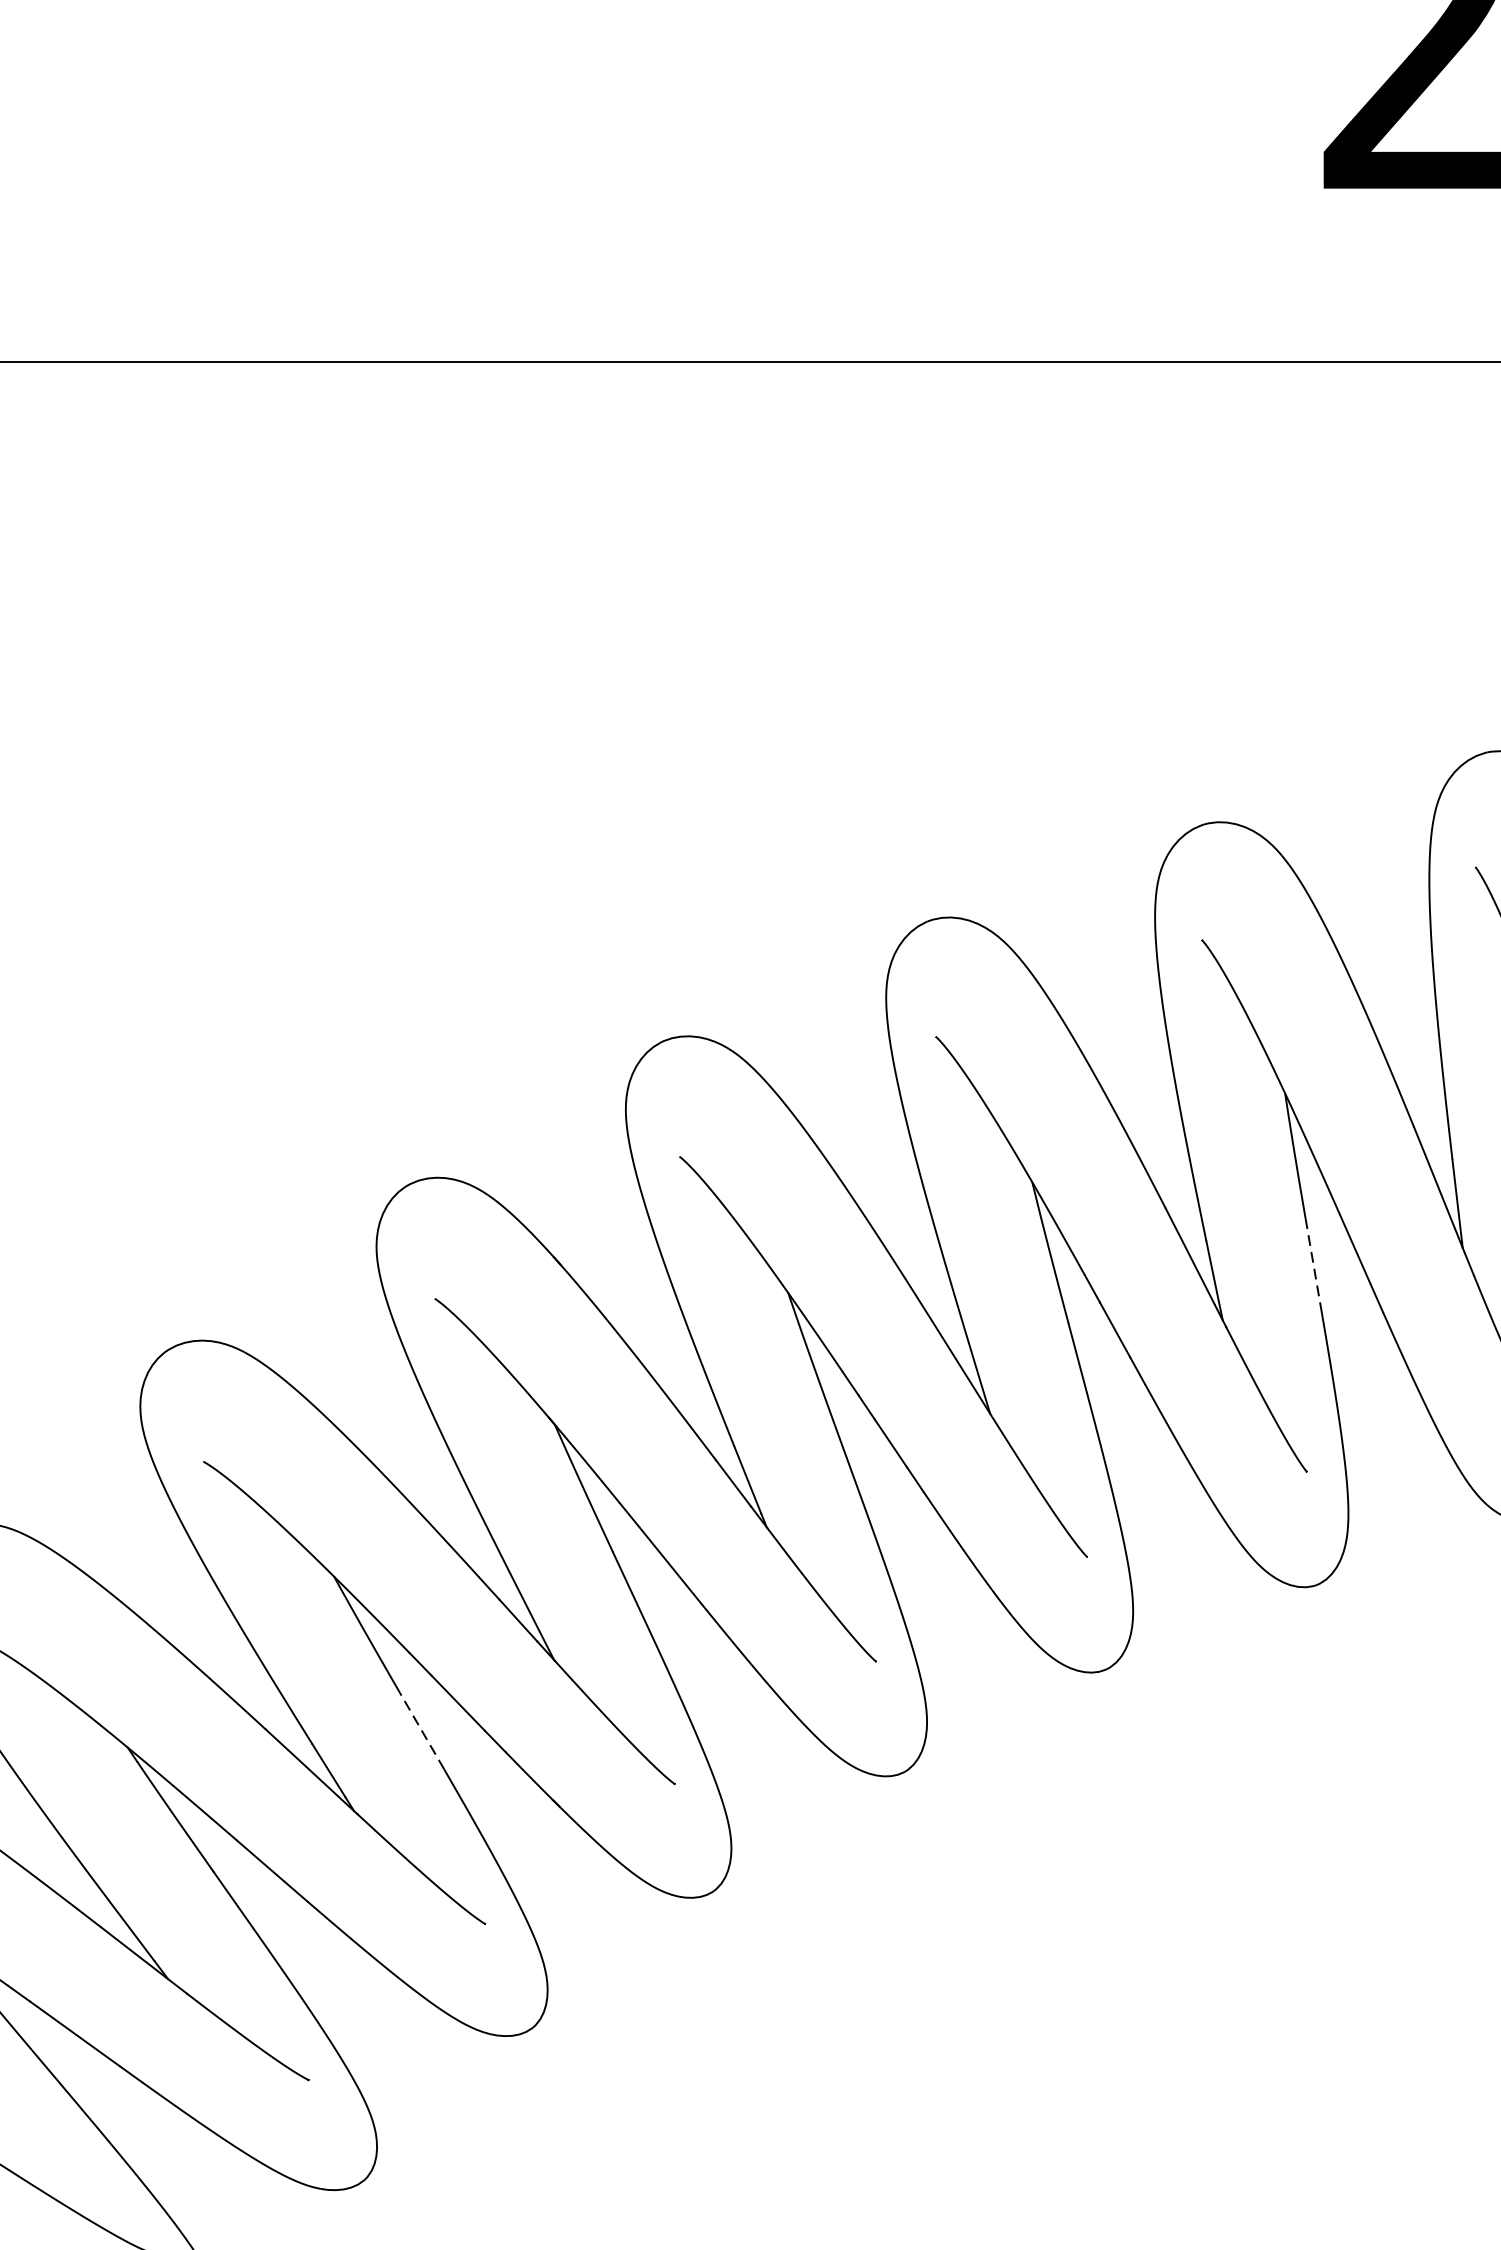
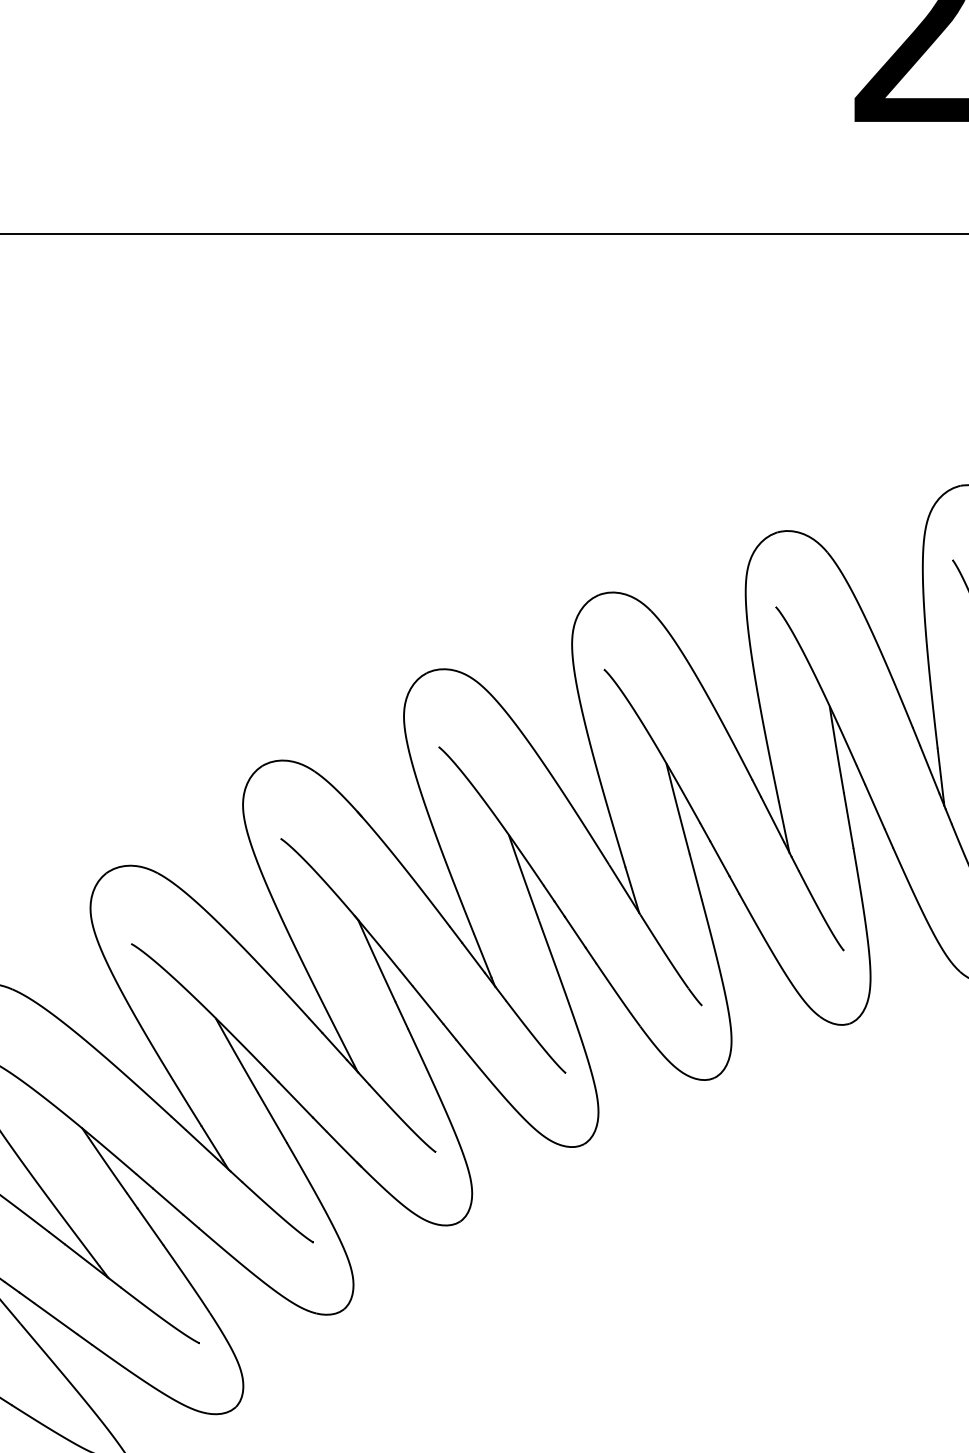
line: (1314, 1270) -> (848, 820), dashed -> solid
line: (422, 1730) -> (272, 1117), dashed -> solid

